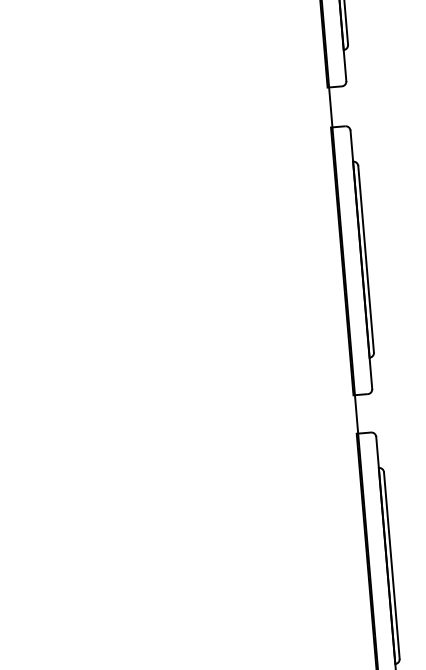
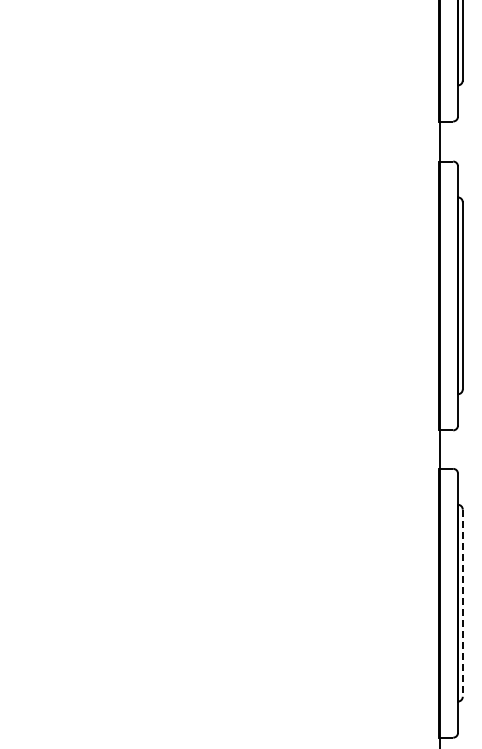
line: (391, 565) -> (462, 603), solid -> dashed

